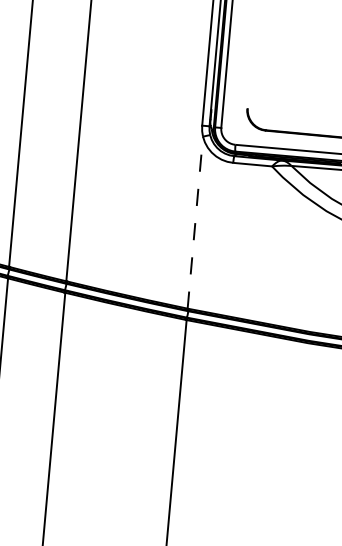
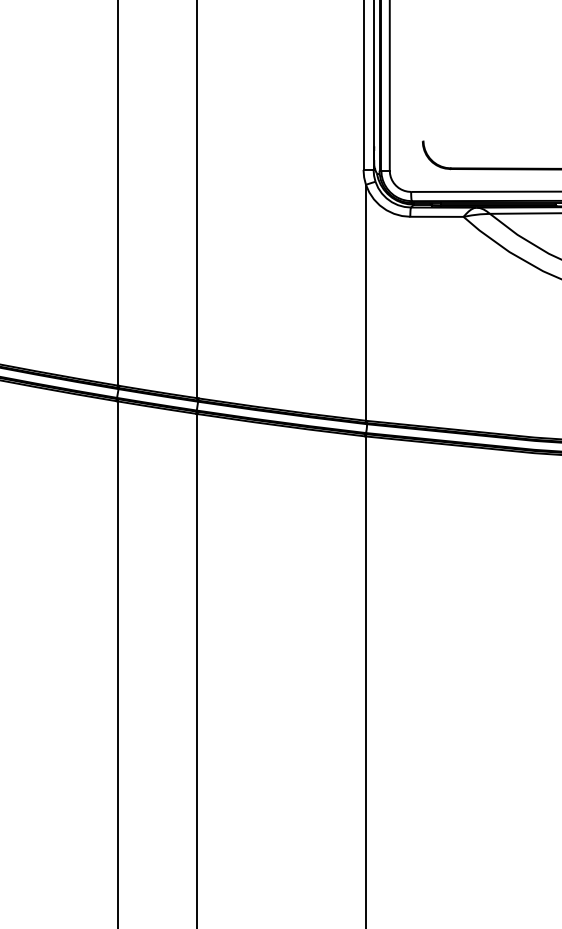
line: (195, 222) -> (365, 302), dashed -> solid

